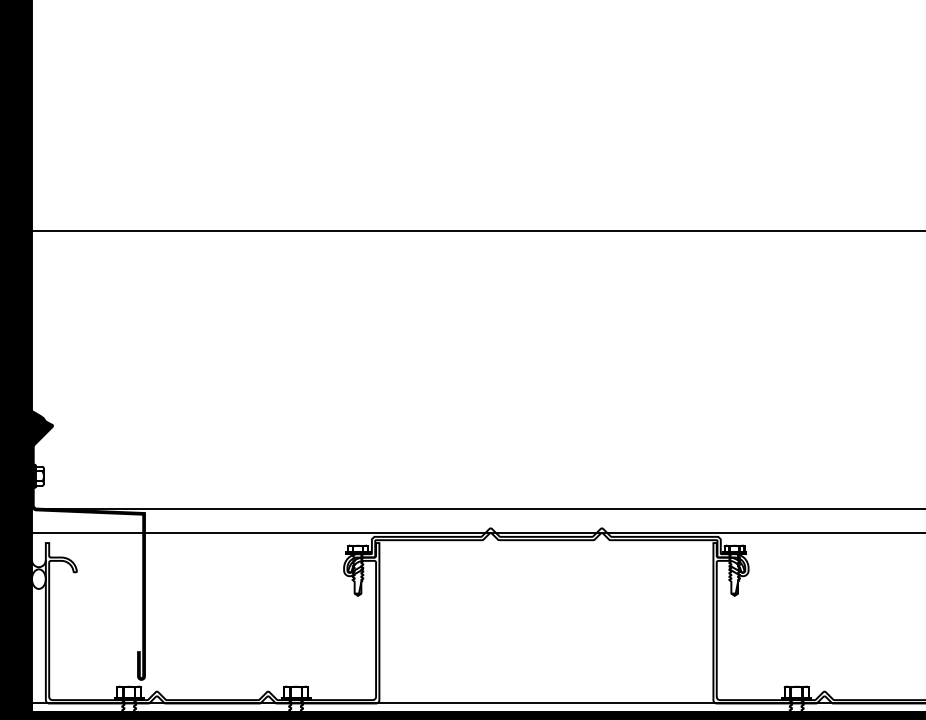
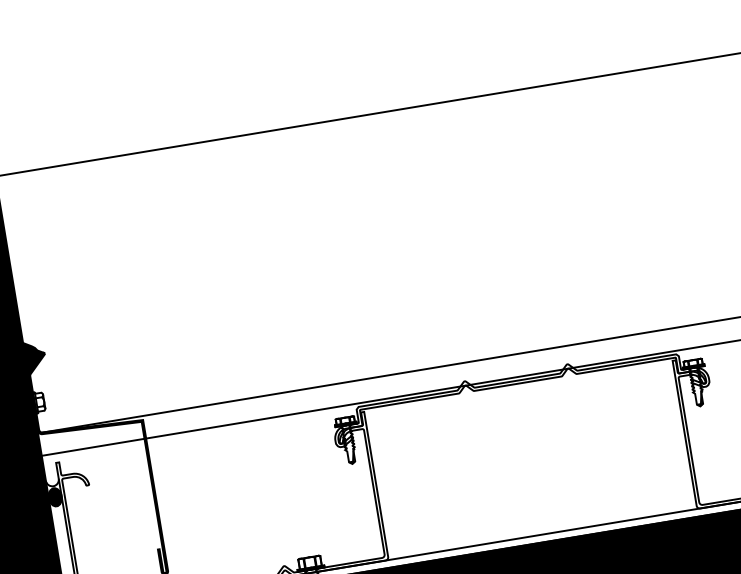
fill: (38, 578) -> (54, 496), added

